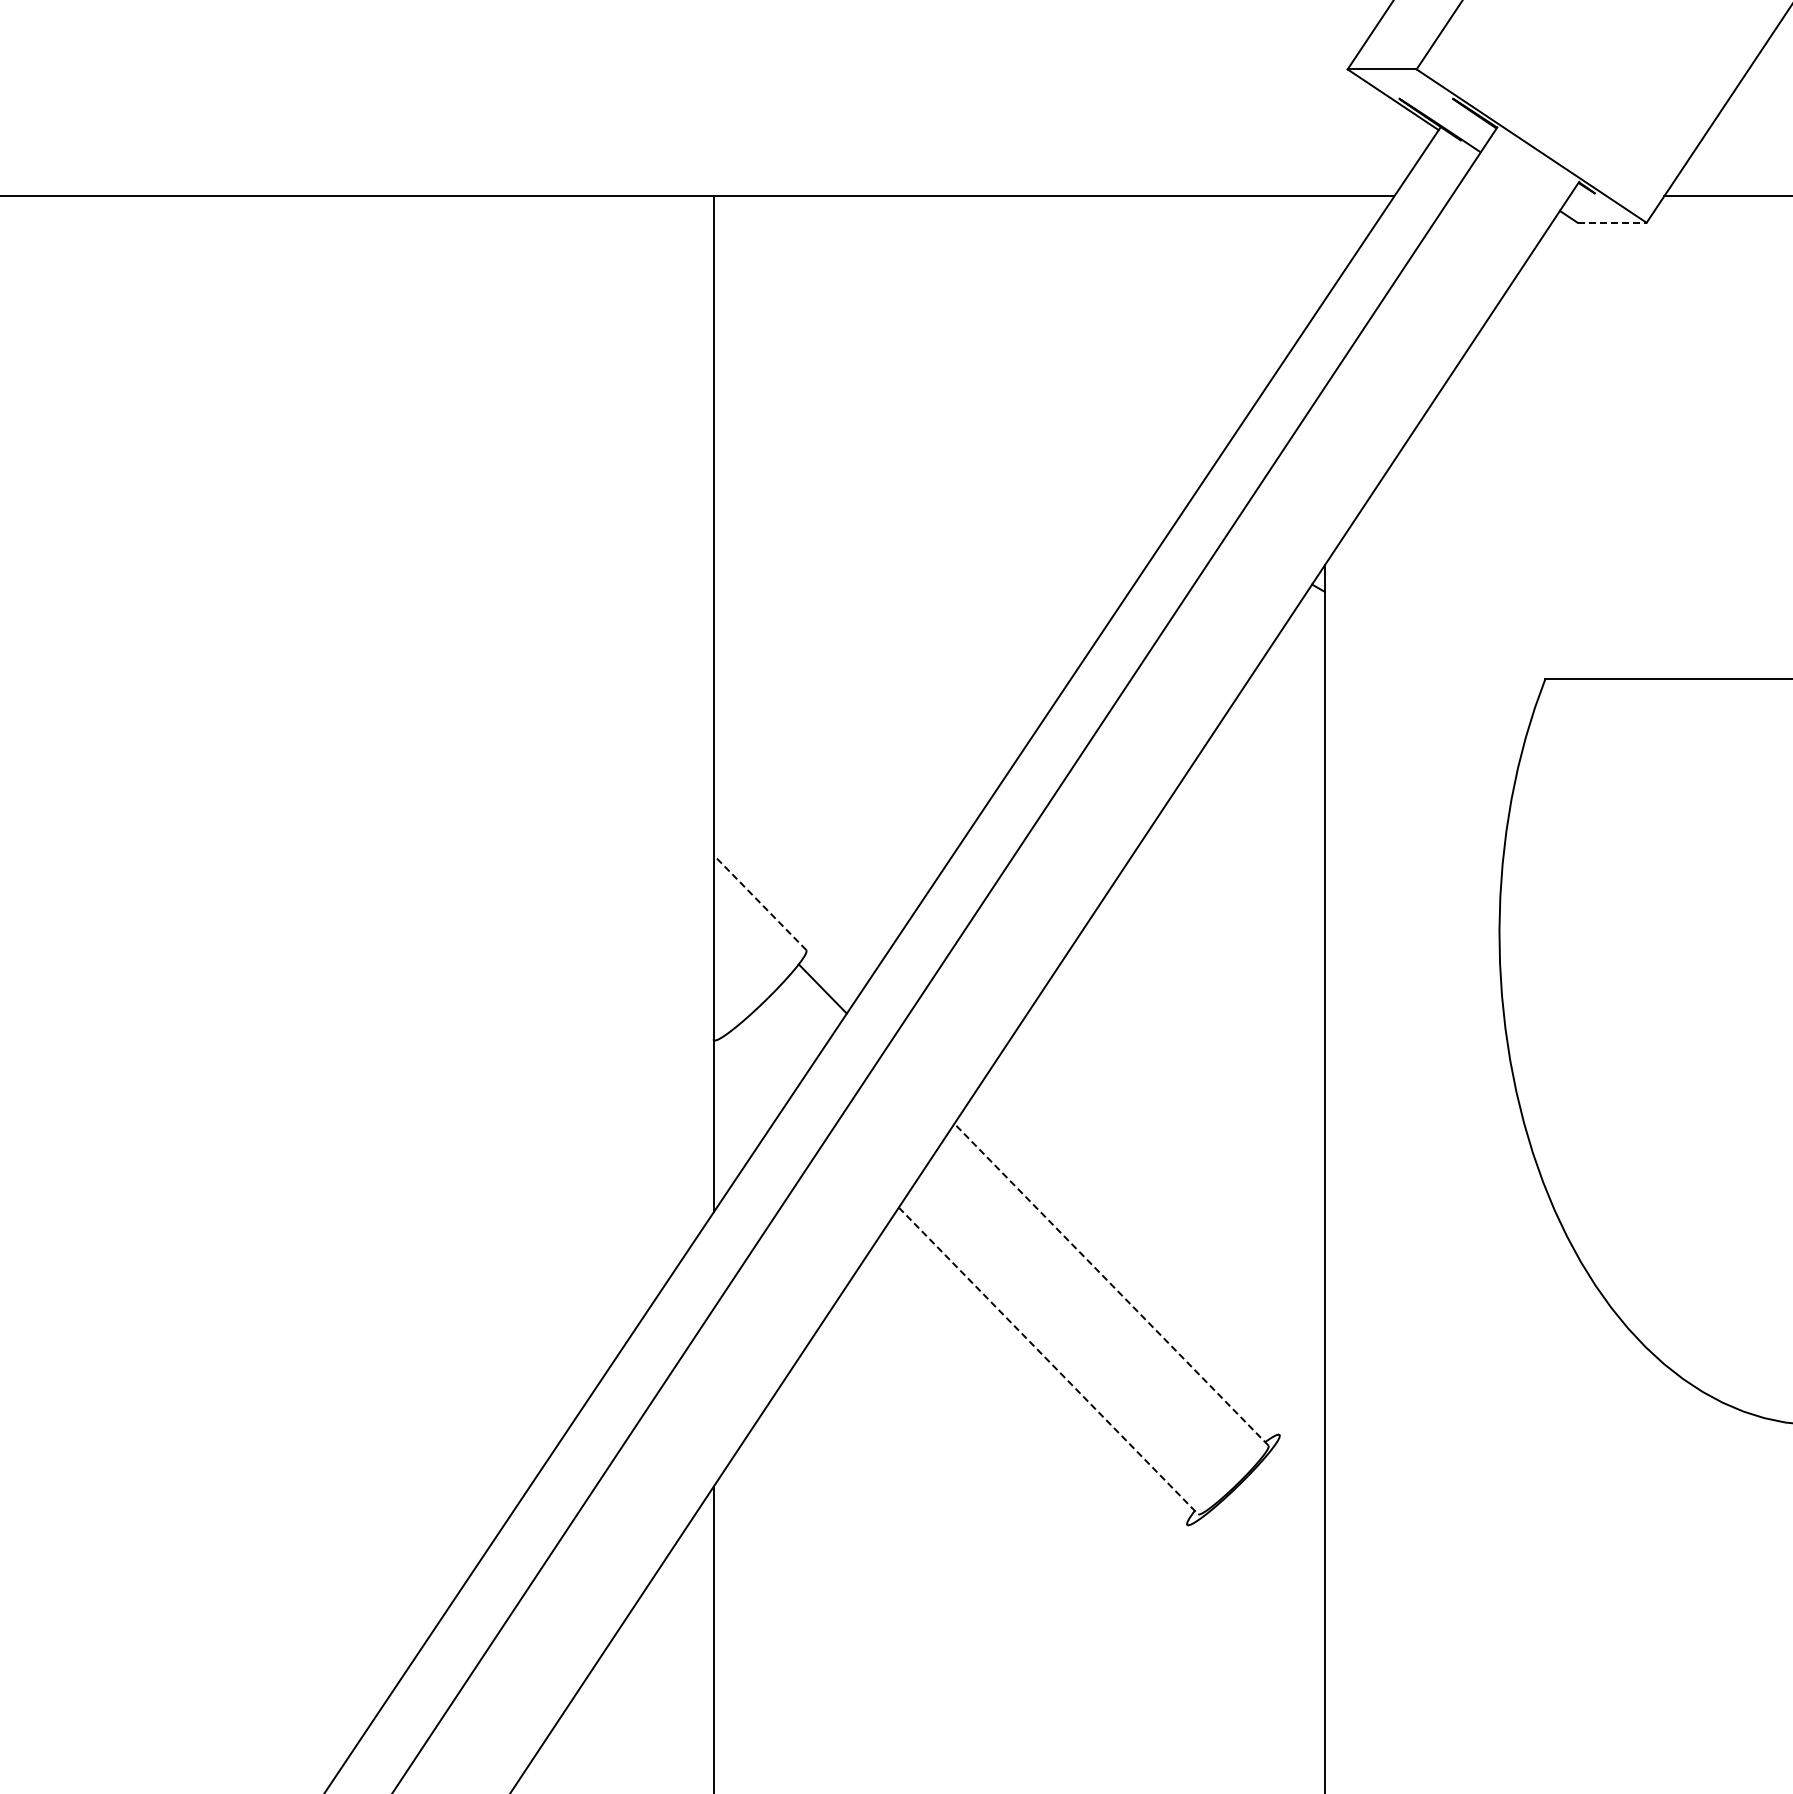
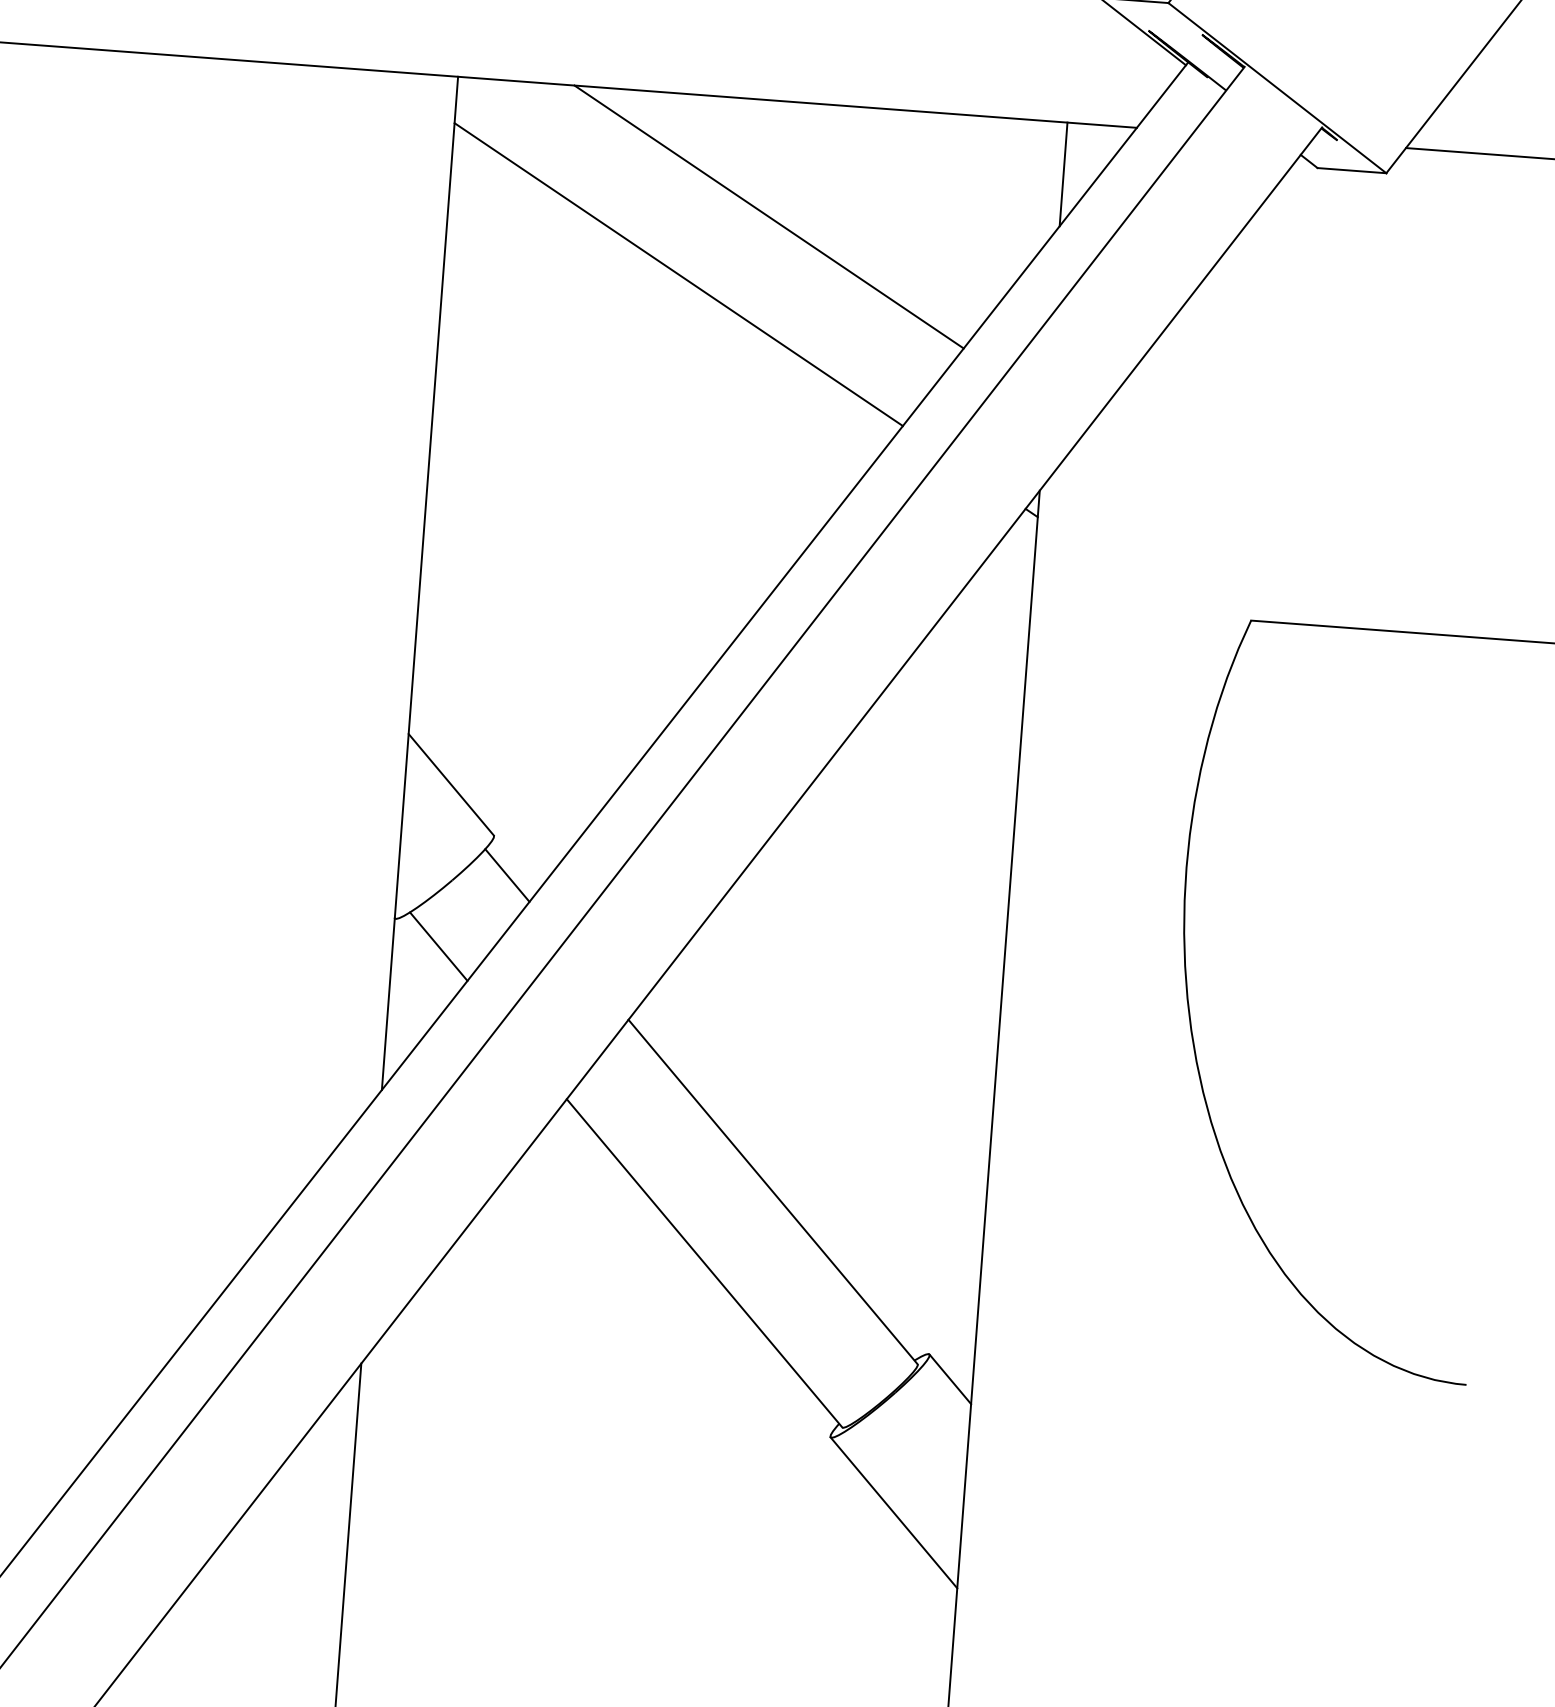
line: (1612, 222) -> (1352, 170), dashed -> solid
line: (1324, 248) -> (1063, 174), added
line: (1034, 312) -> (769, 216), added
line: (948, 376) -> (678, 274), added
line: (759, 902) -> (450, 784), dashed -> solid
line: (759, 1065) -> (438, 947), added
line: (1111, 1284) -> (773, 1191), dashed -> solid
line: (1048, 1361) -> (704, 1263), dashed -> solid
line: (1301, 1457) -> (949, 1378), added
line: (1255, 1595) -> (893, 1512), added

